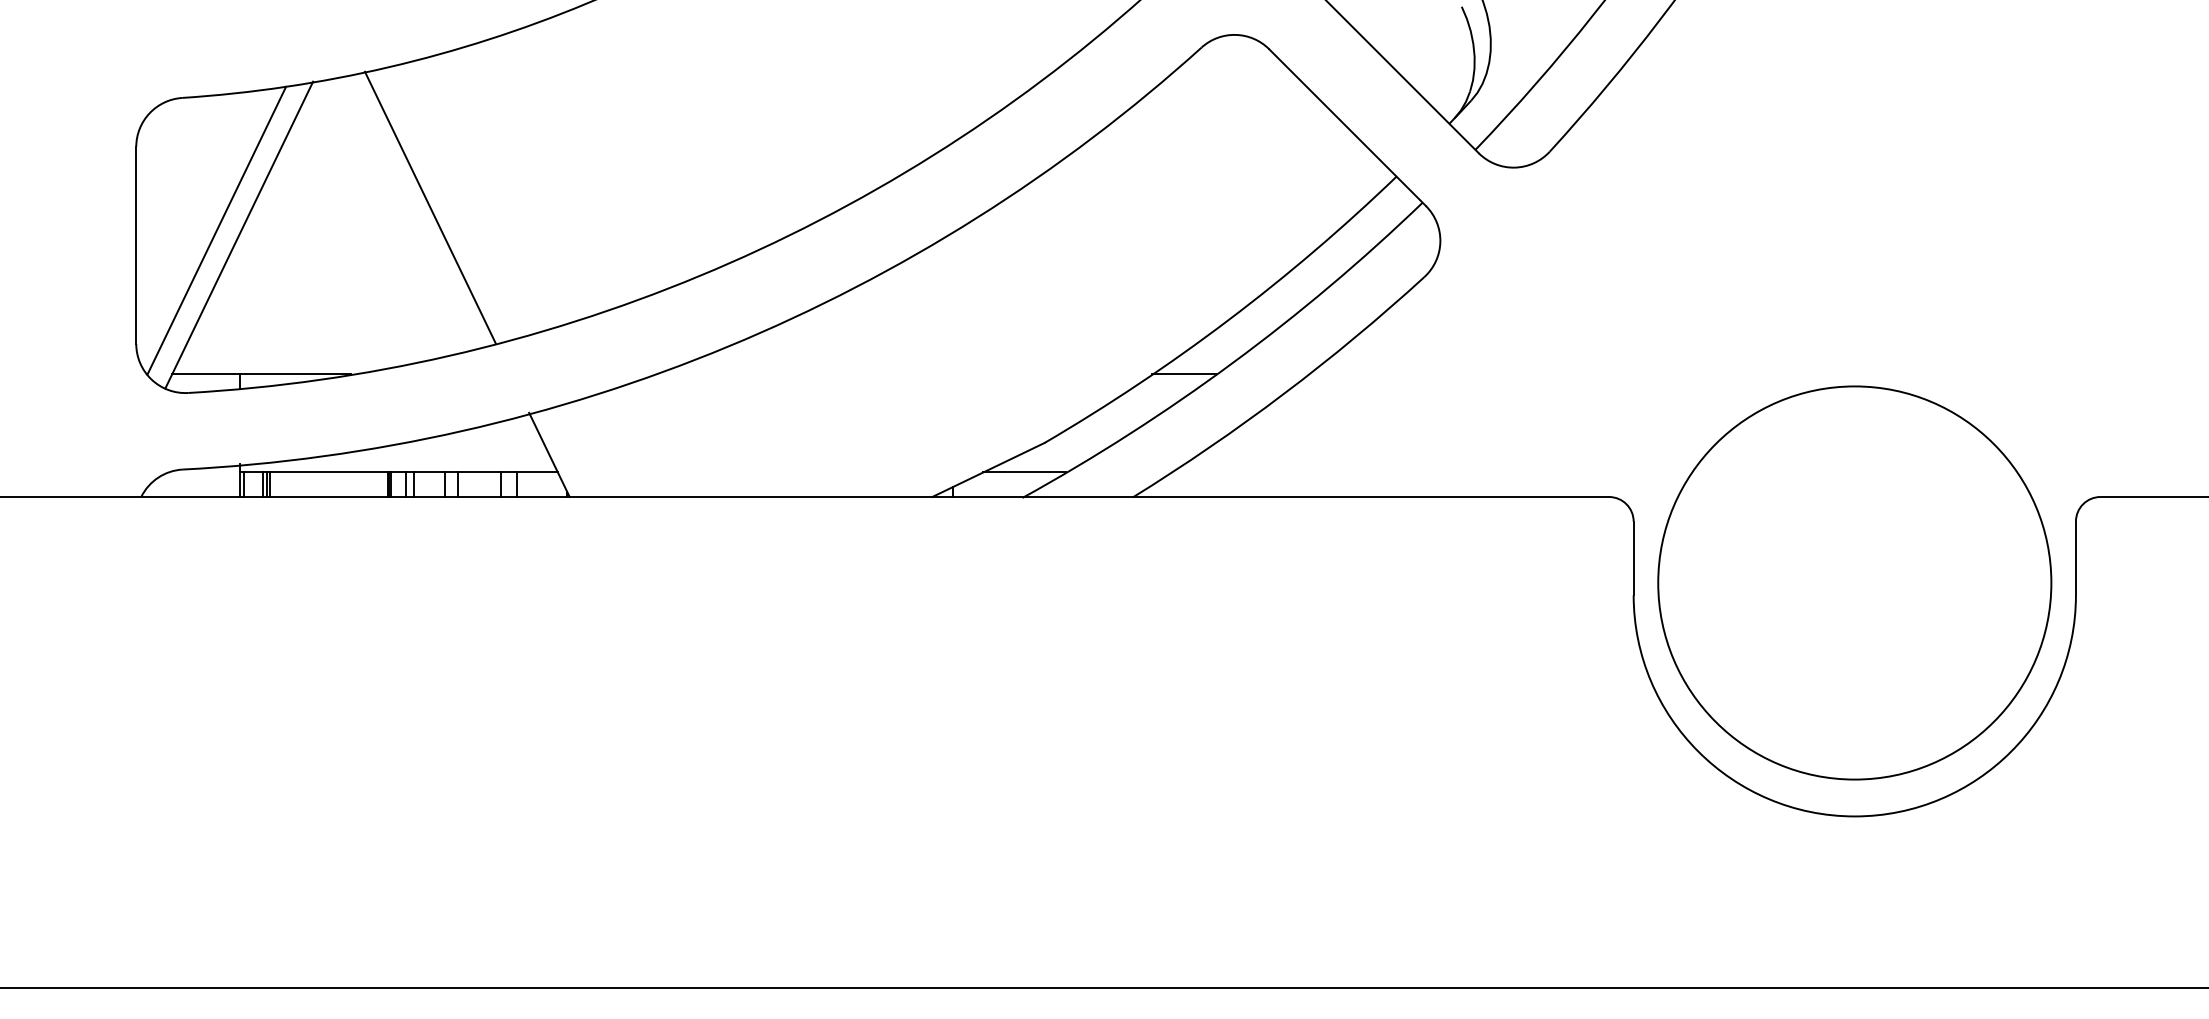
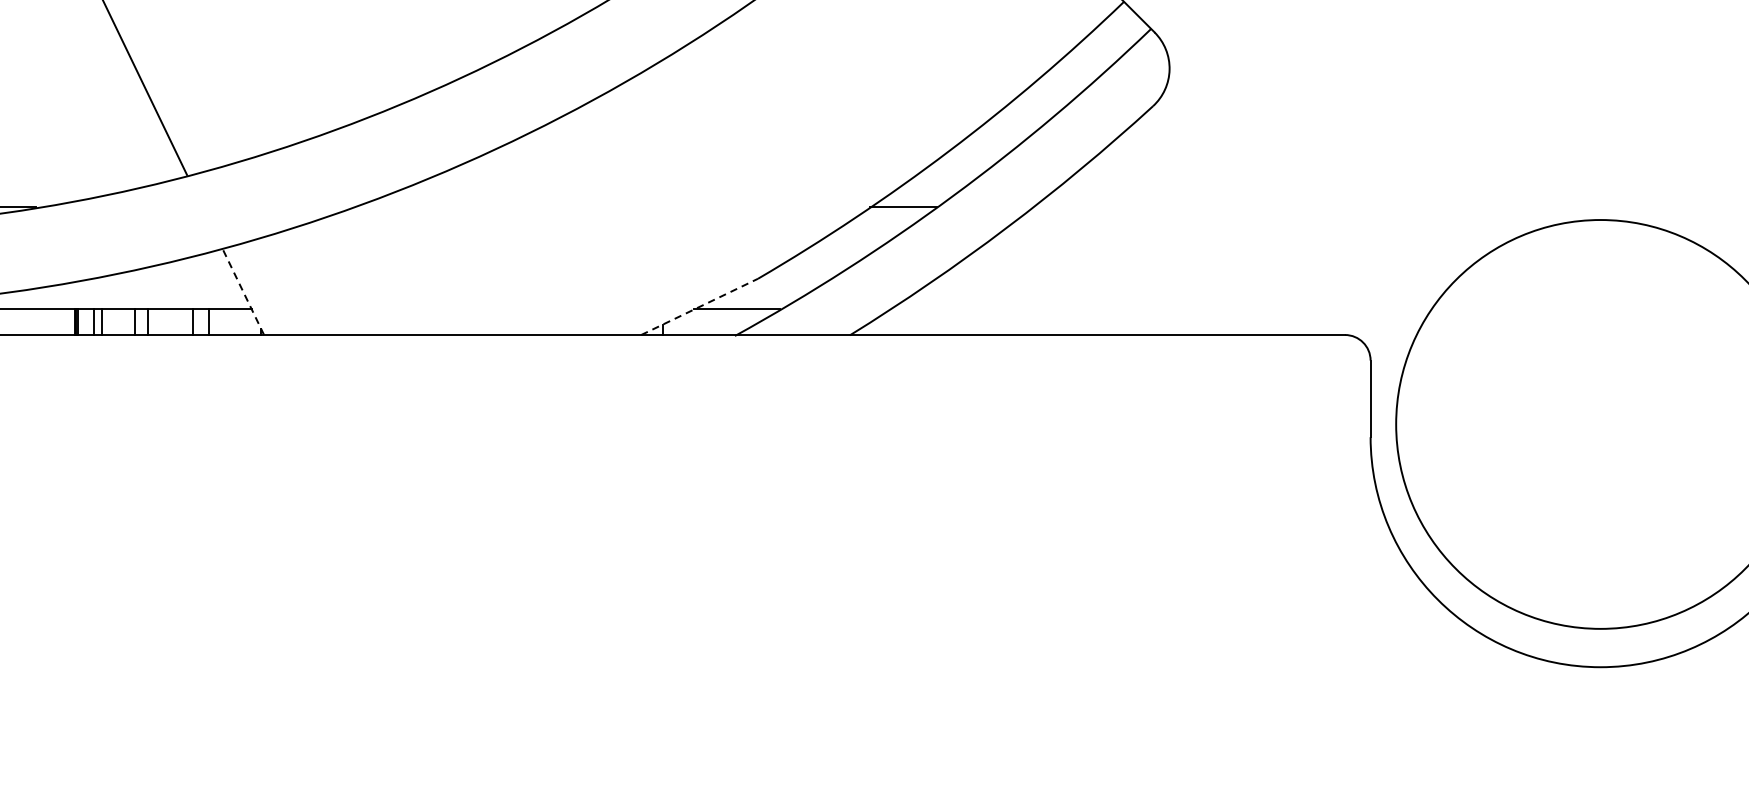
line: (549, 454) -> (243, 290), solid -> dashed
line: (988, 469) -> (699, 306), solid -> dashed

